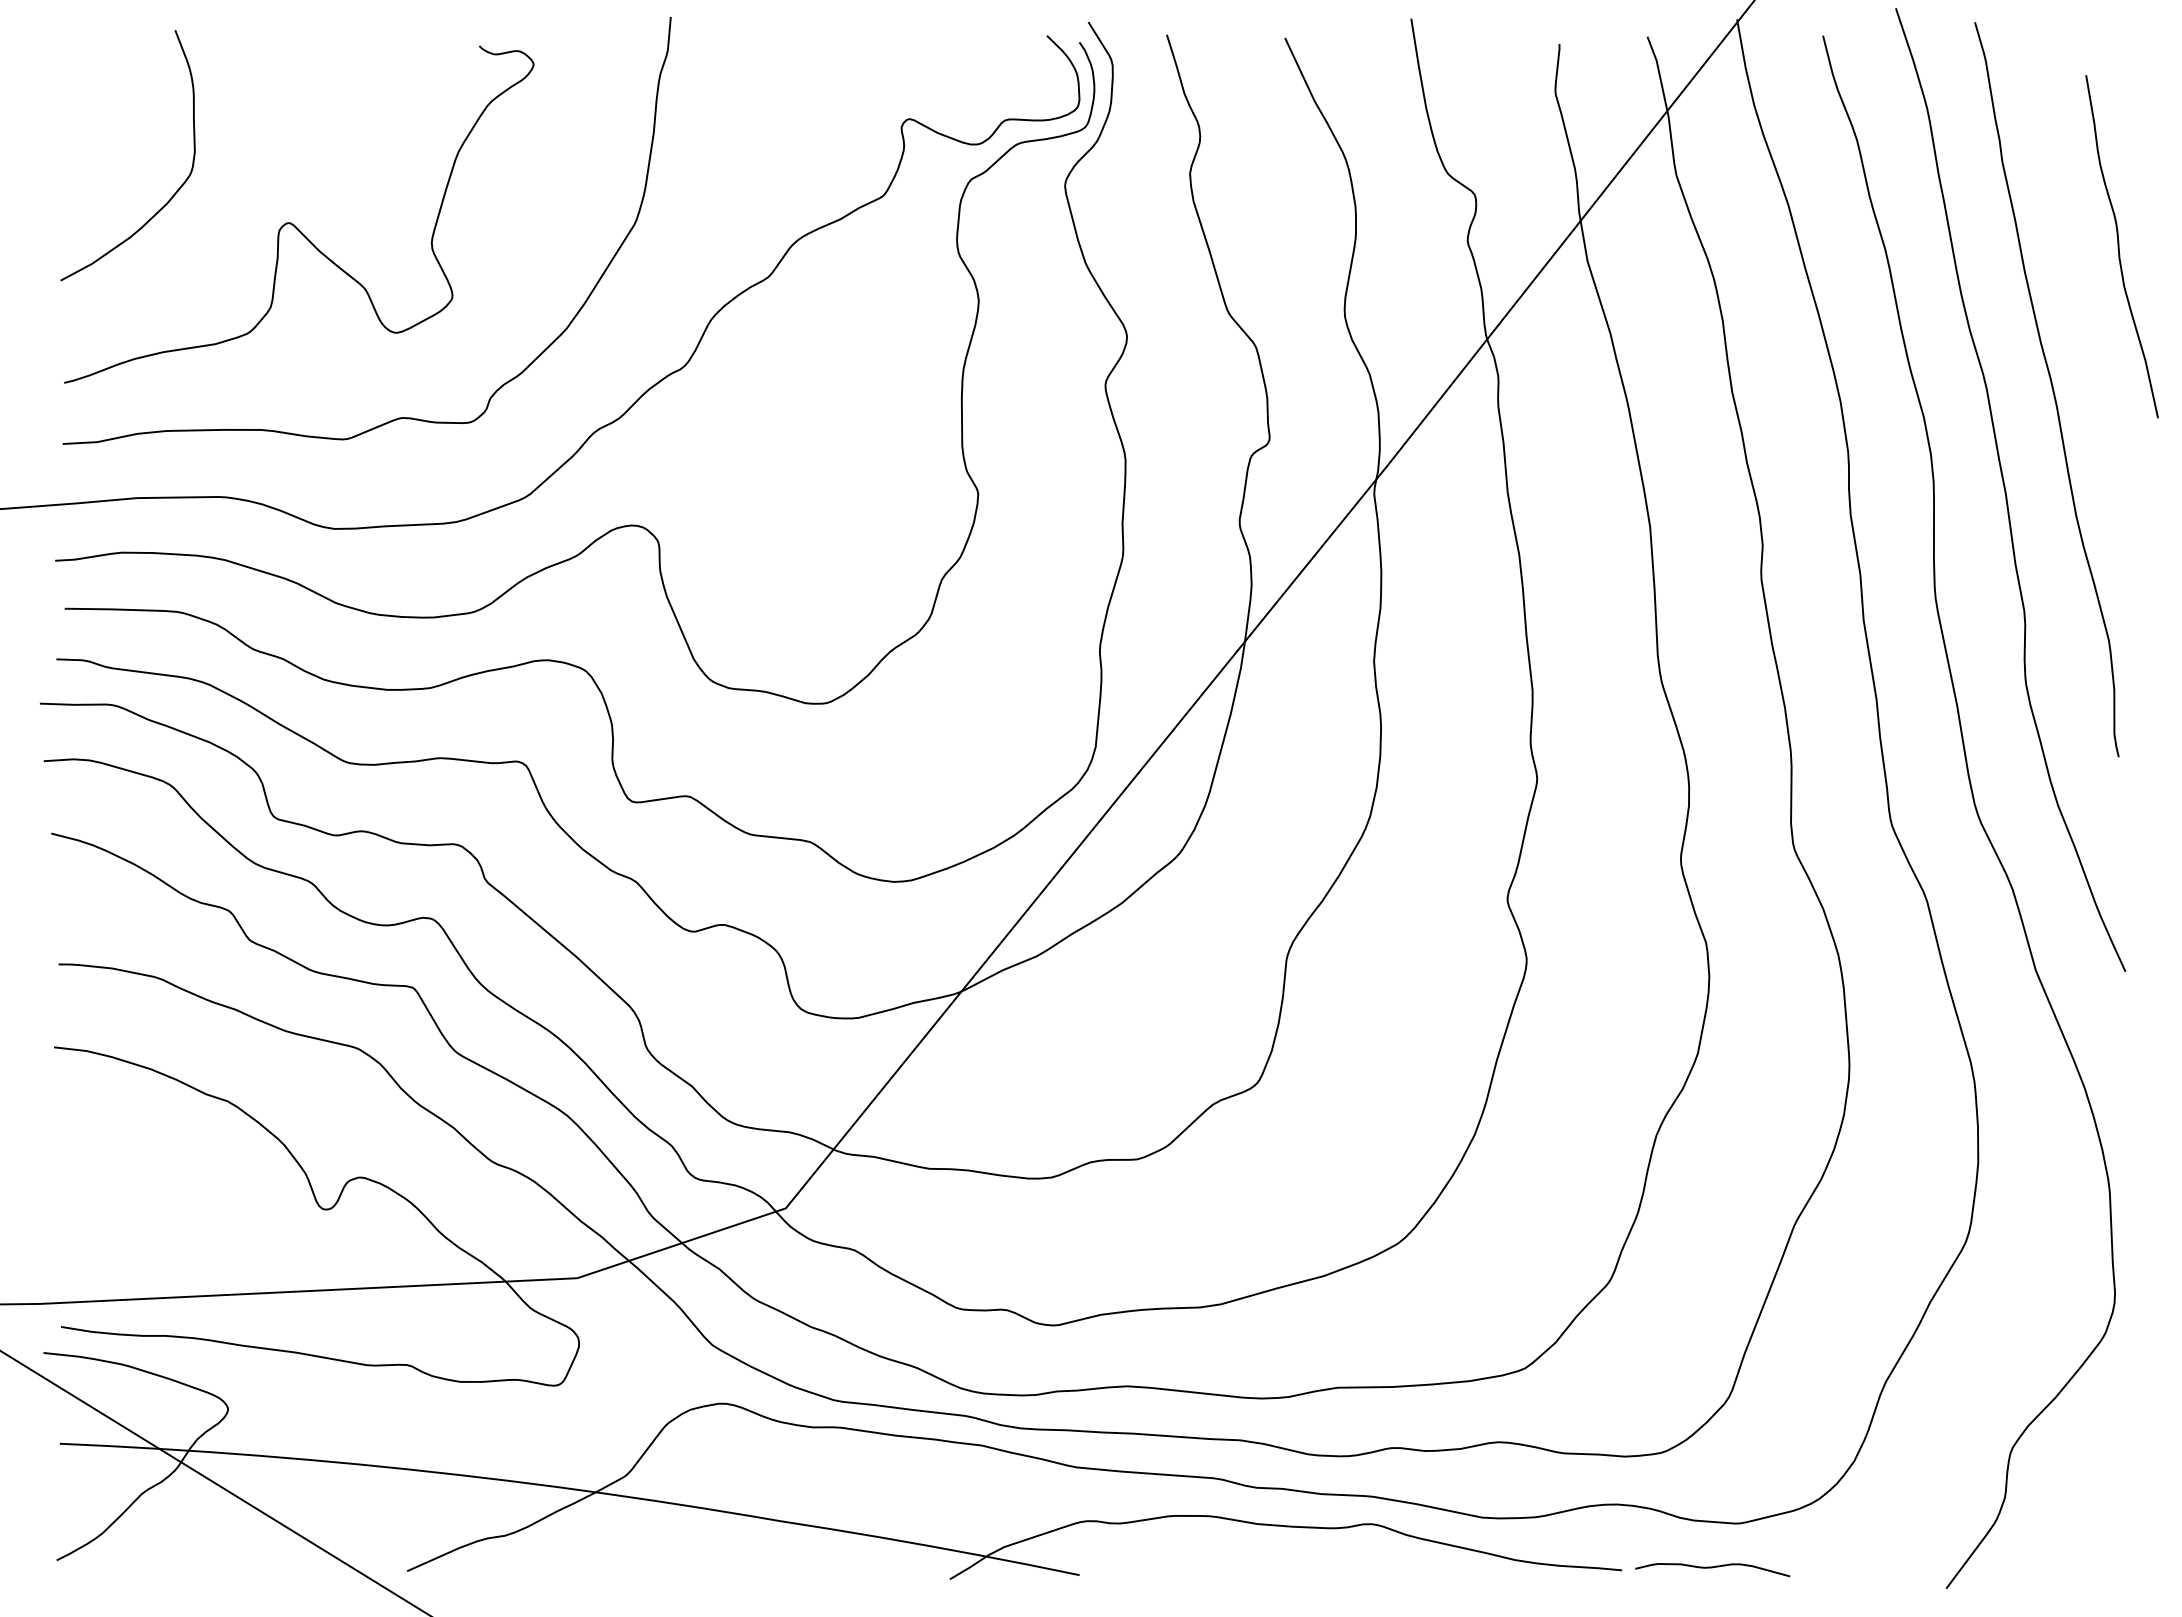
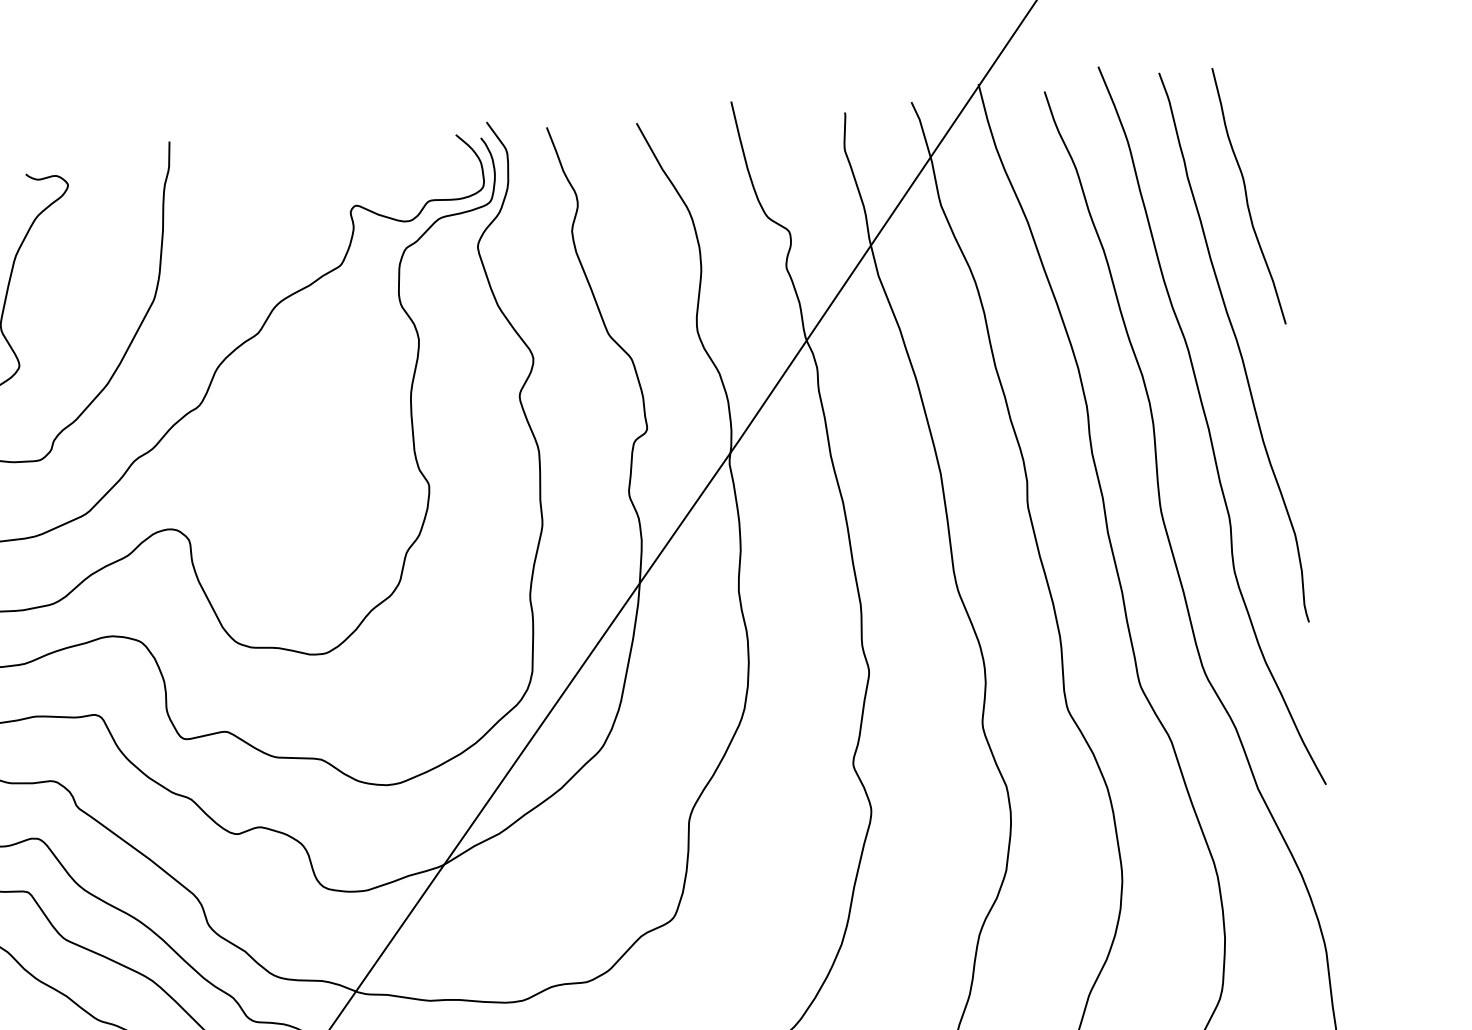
curve: (2119, 246) -> (1247, 196), moved

